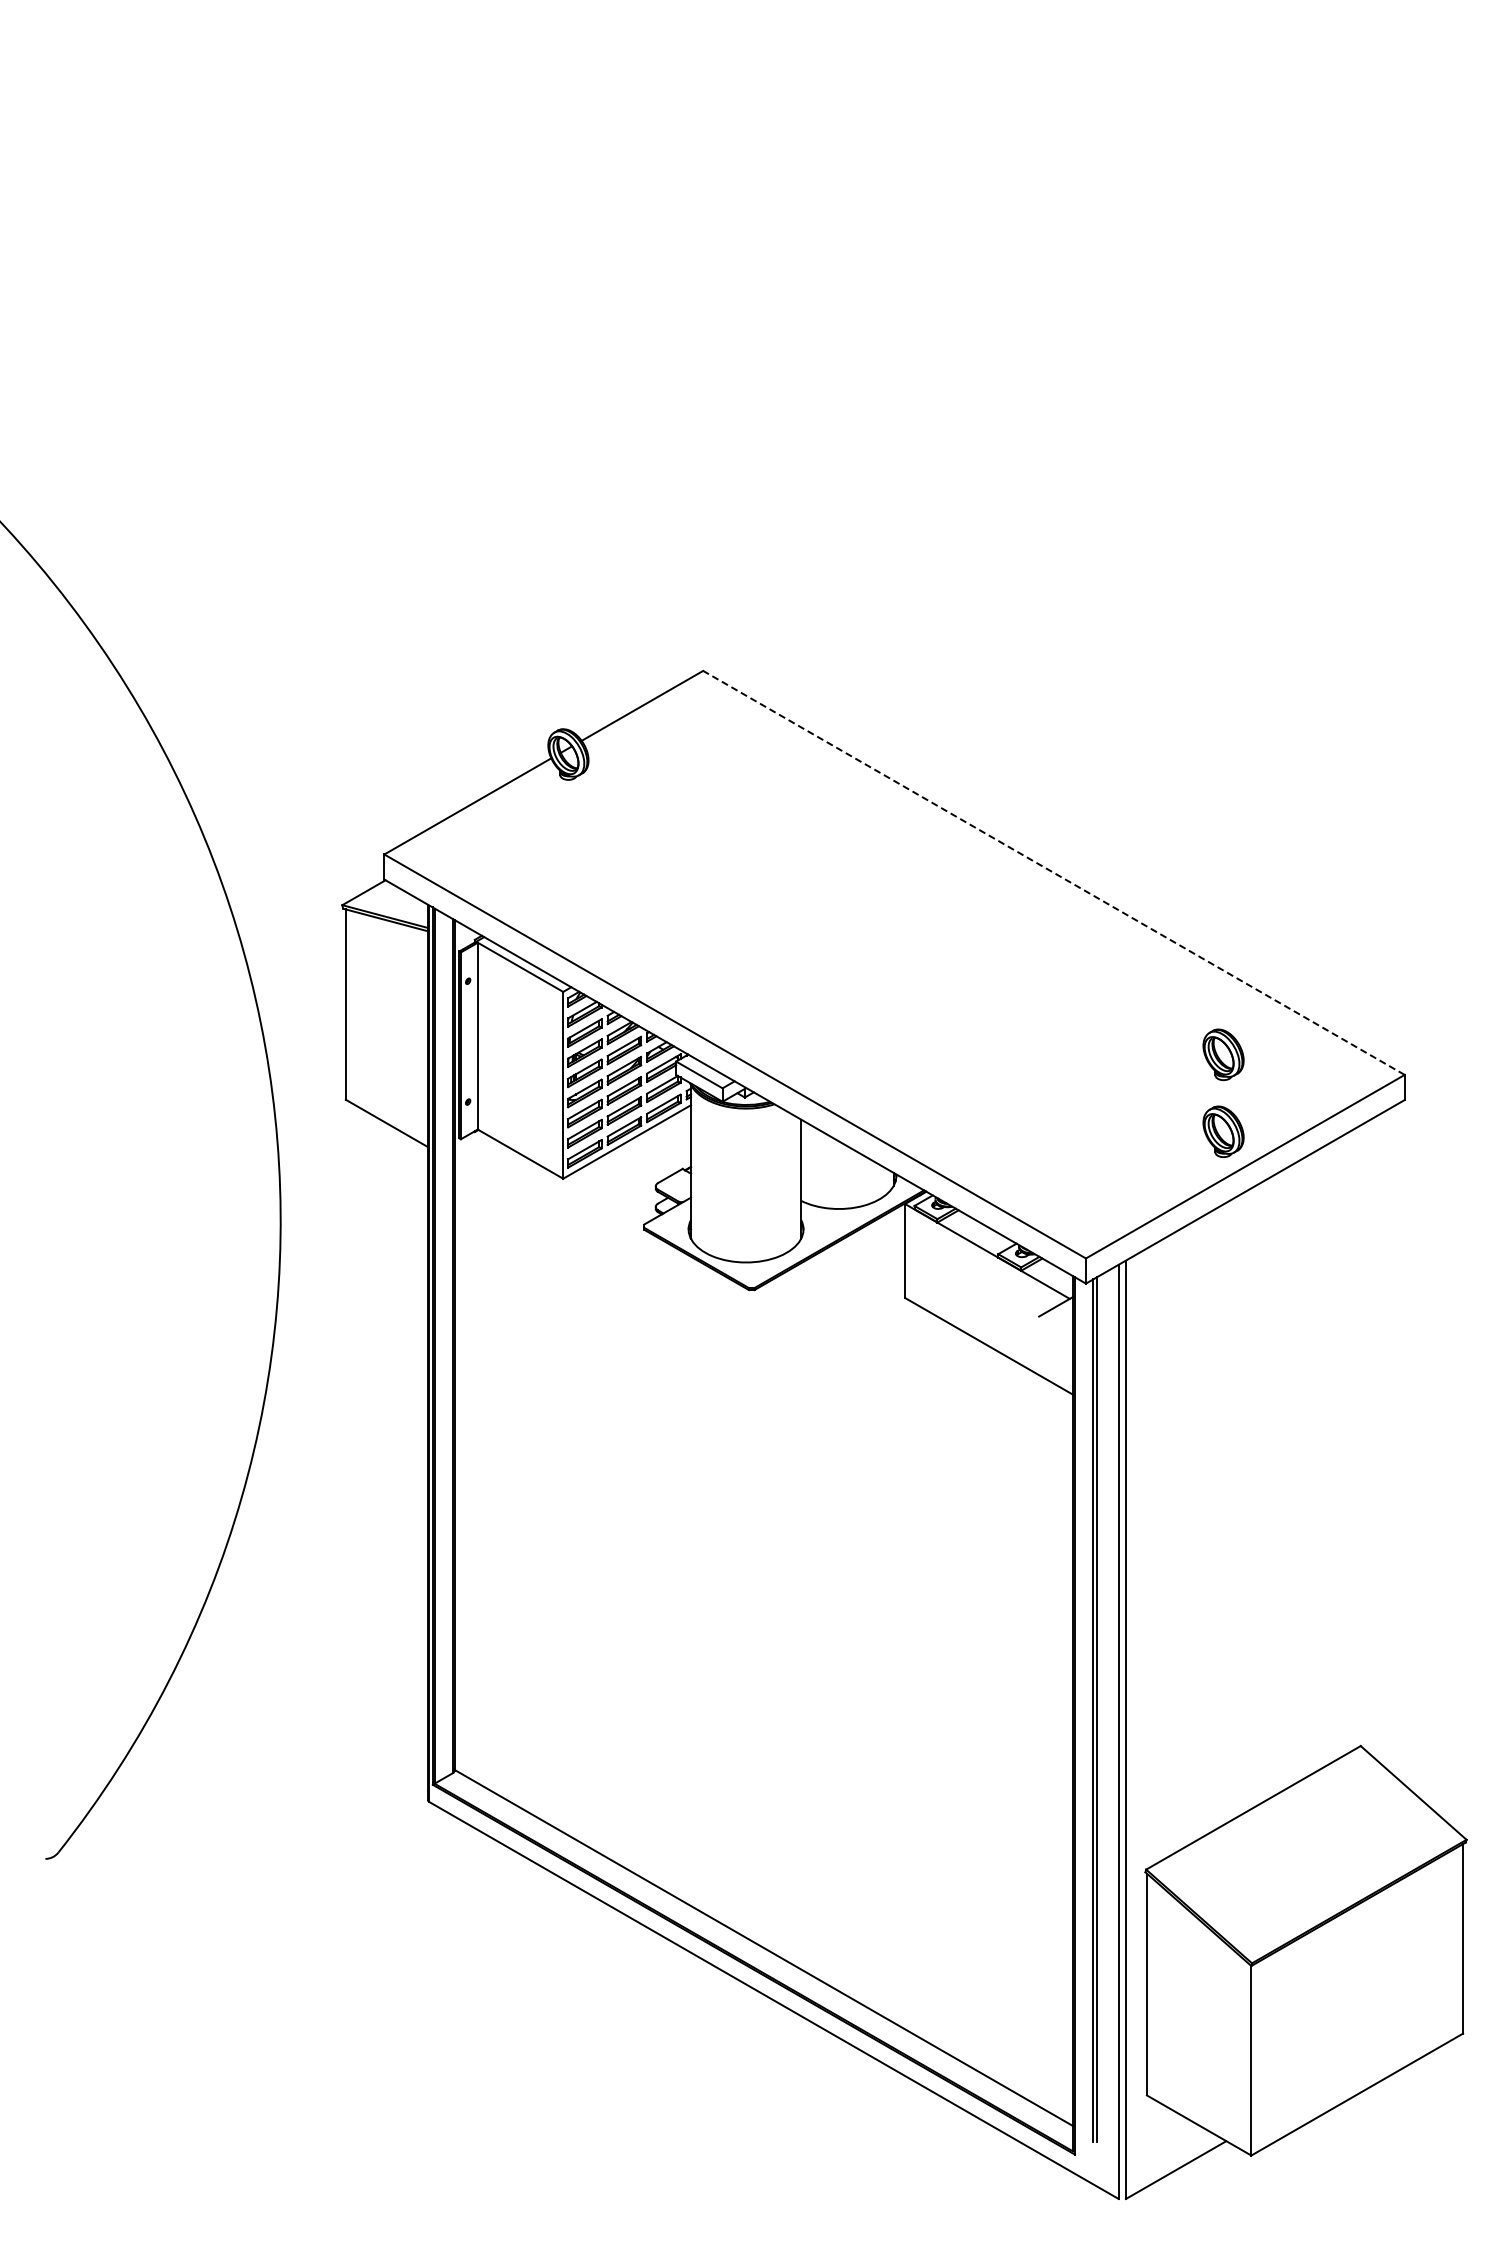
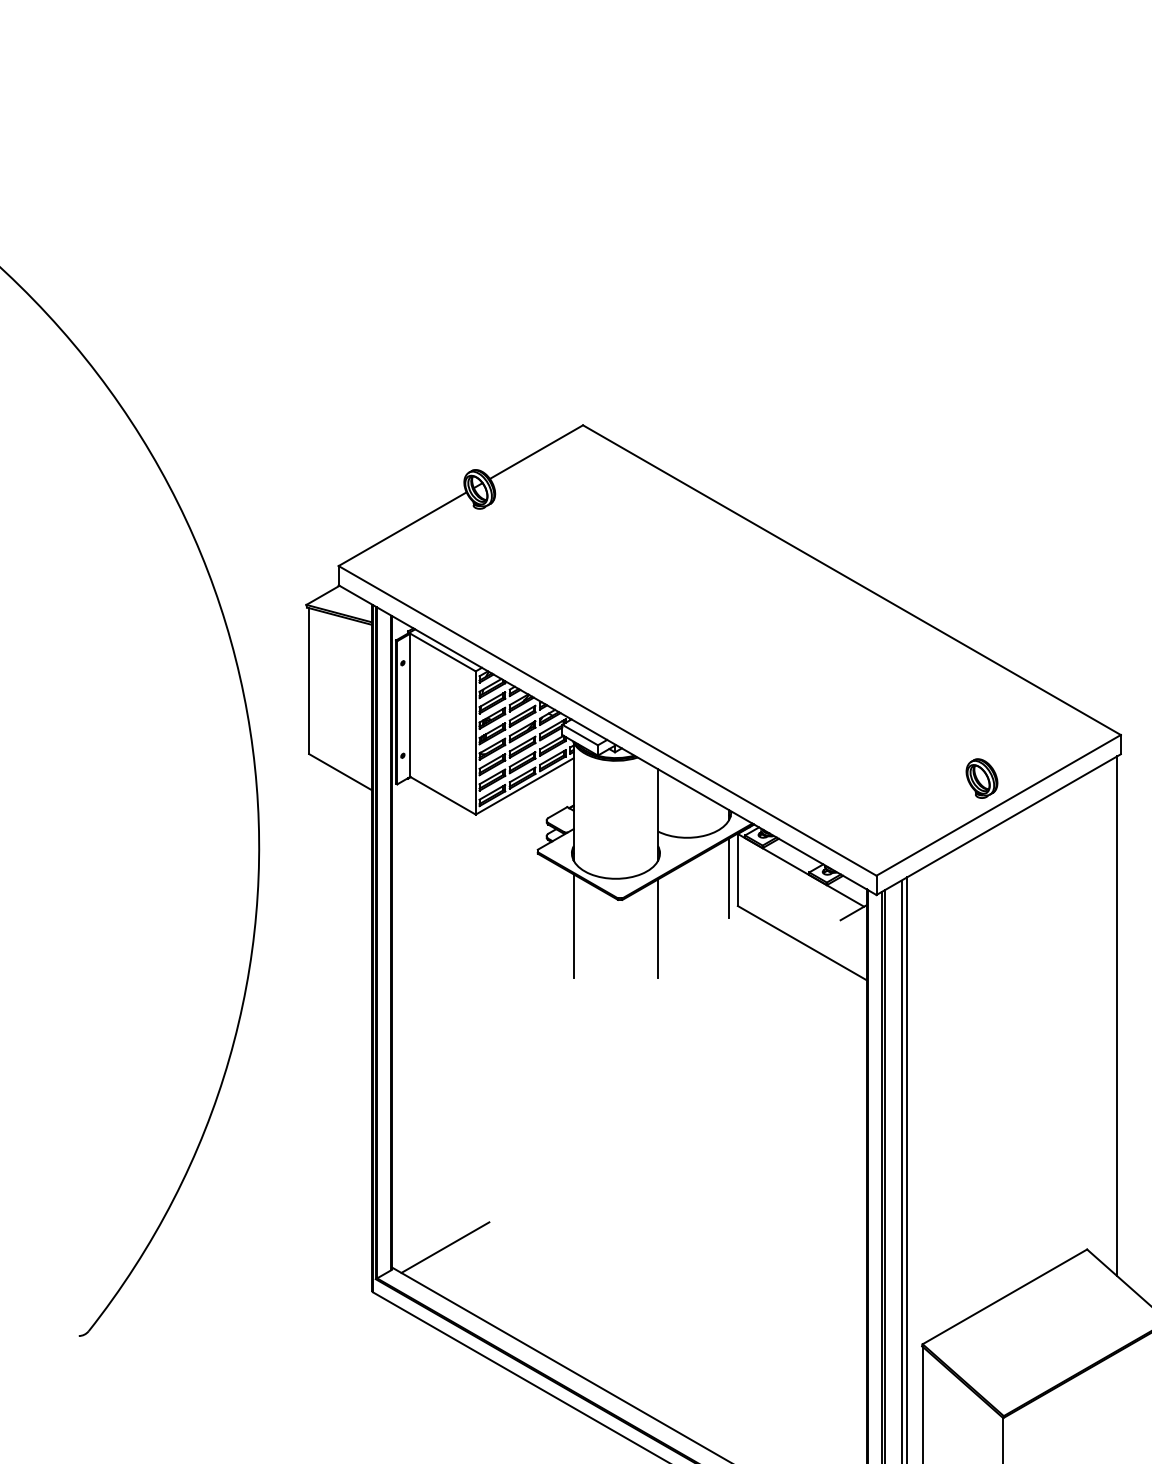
line: (1053, 872) -> (851, 579), dashed -> solid
part: (1223, 1054) -> (981, 719), removed
line: (893, 1261) -> (728, 878), added
line: (691, 1324) -> (574, 926), added
line: (801, 1327) -> (658, 928), added
line: (1399, 1441) -> (1116, 1016), added
line: (523, 1743) -> (445, 1247), added

